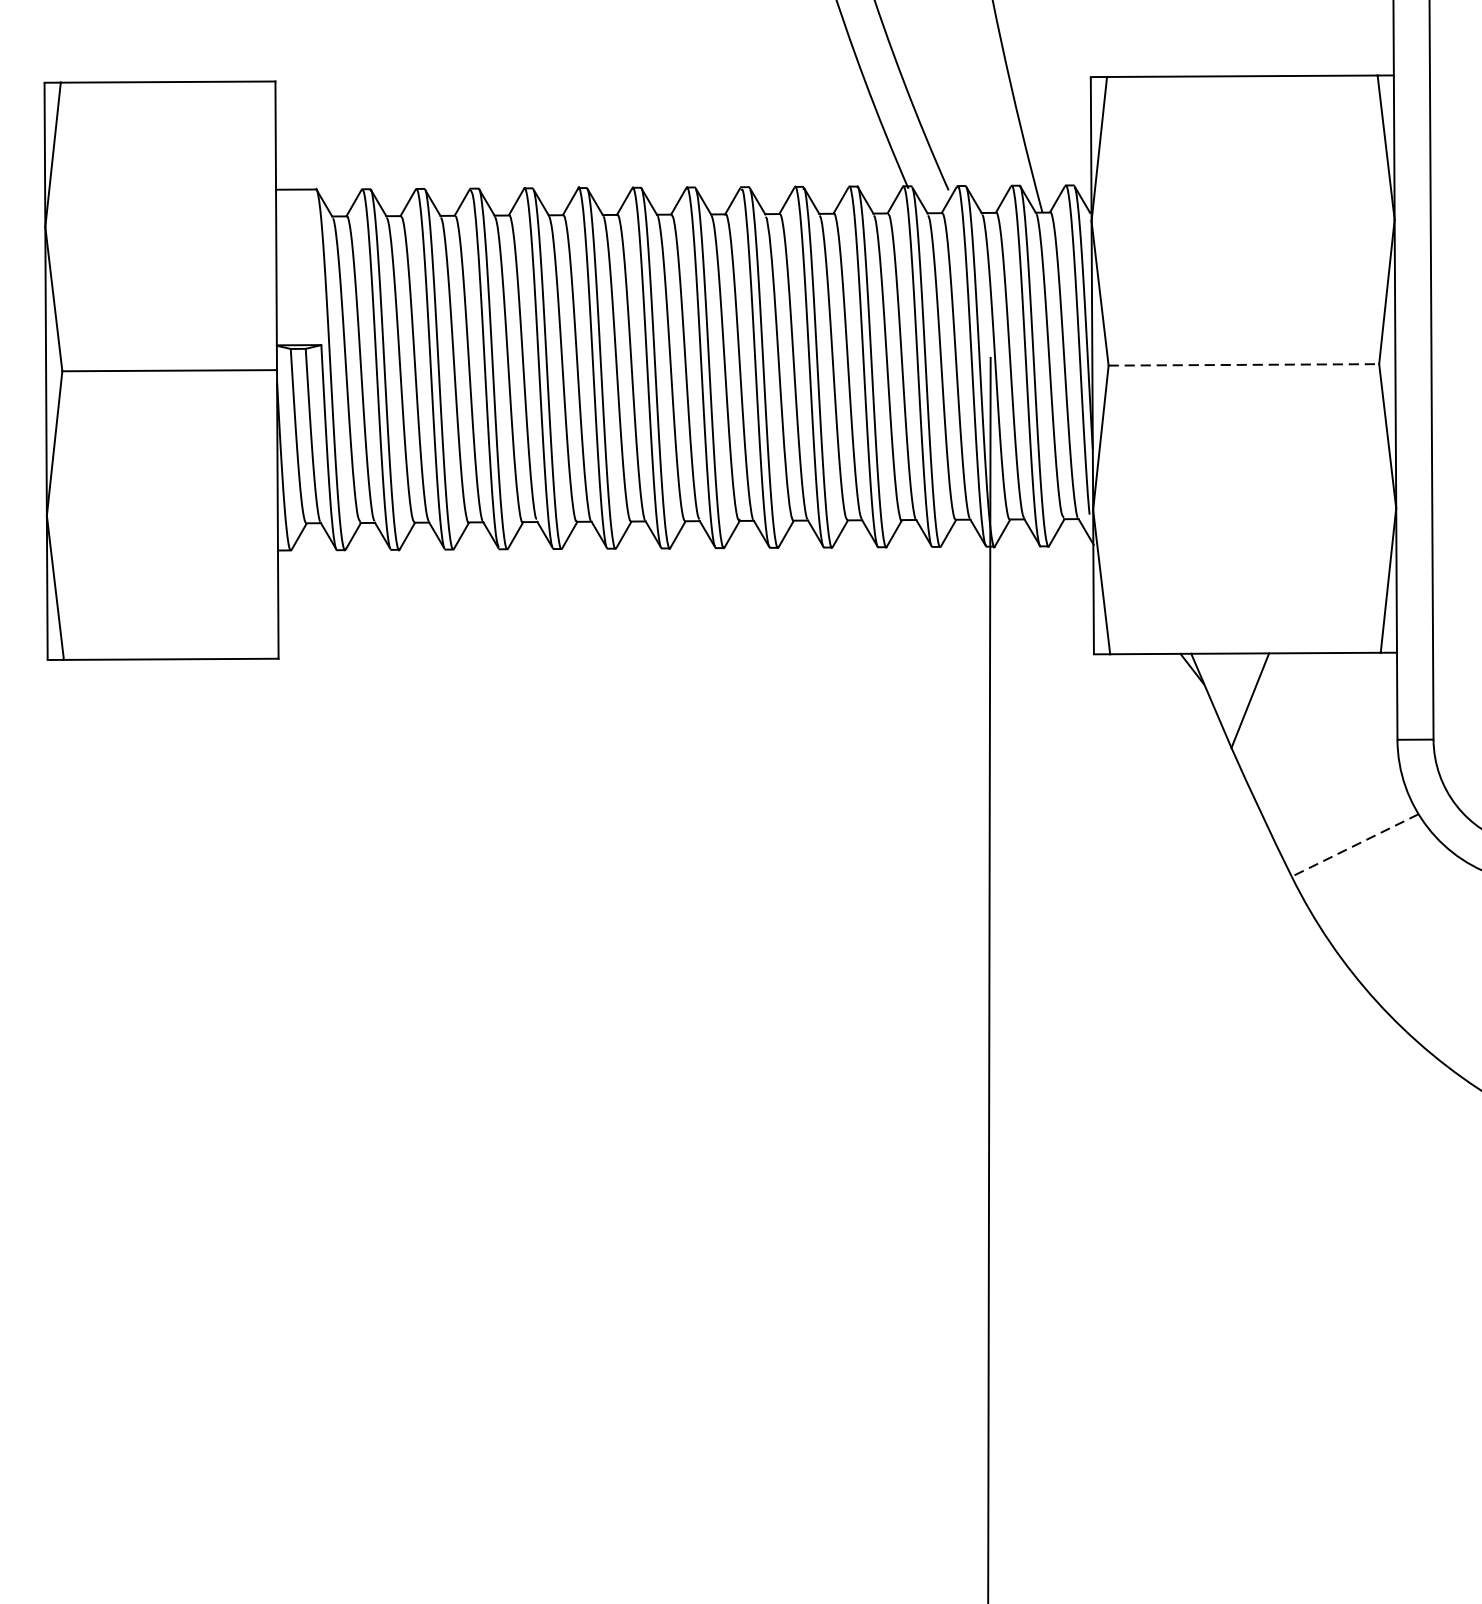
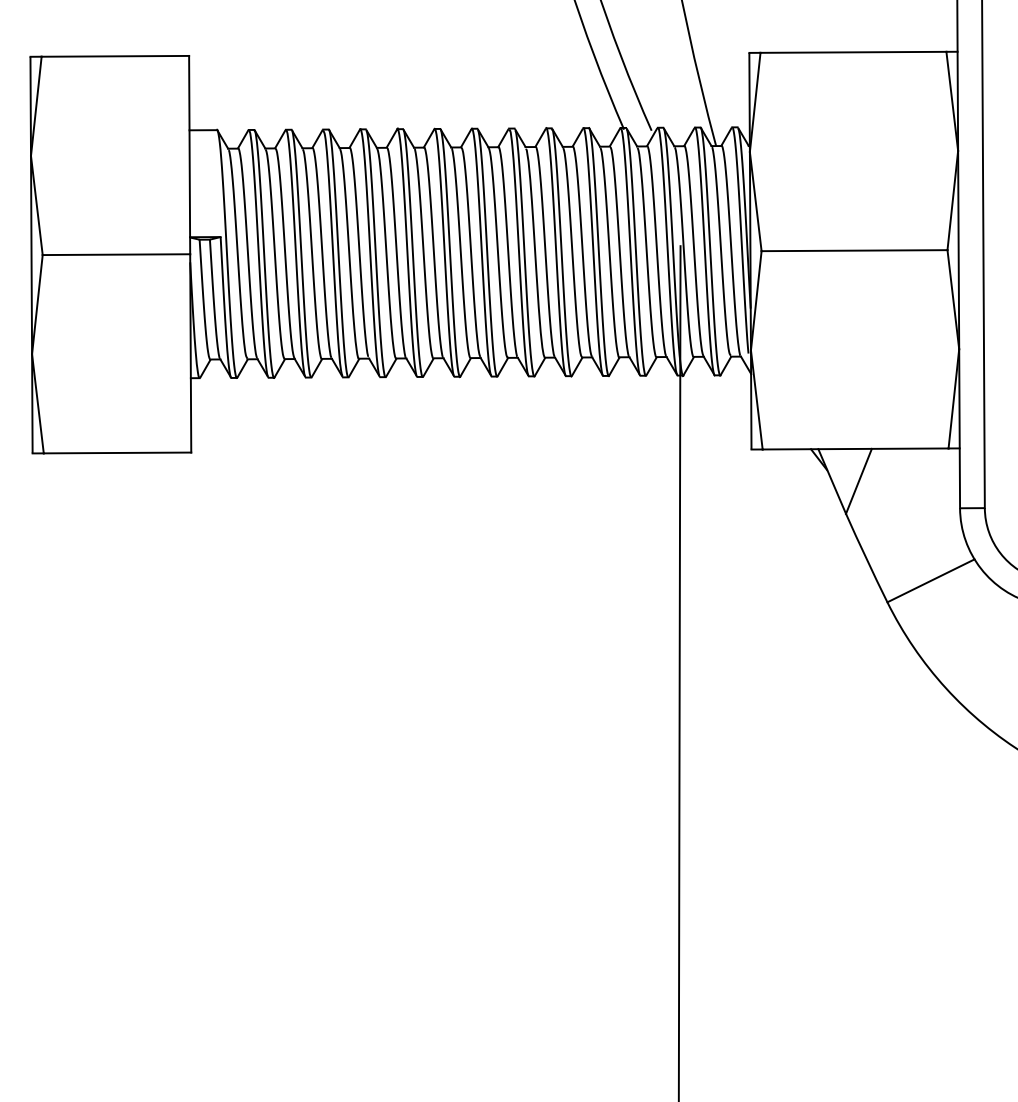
line: (1243, 364) -> (854, 250), dashed -> solid
line: (1355, 844) -> (931, 580), dashed -> solid

